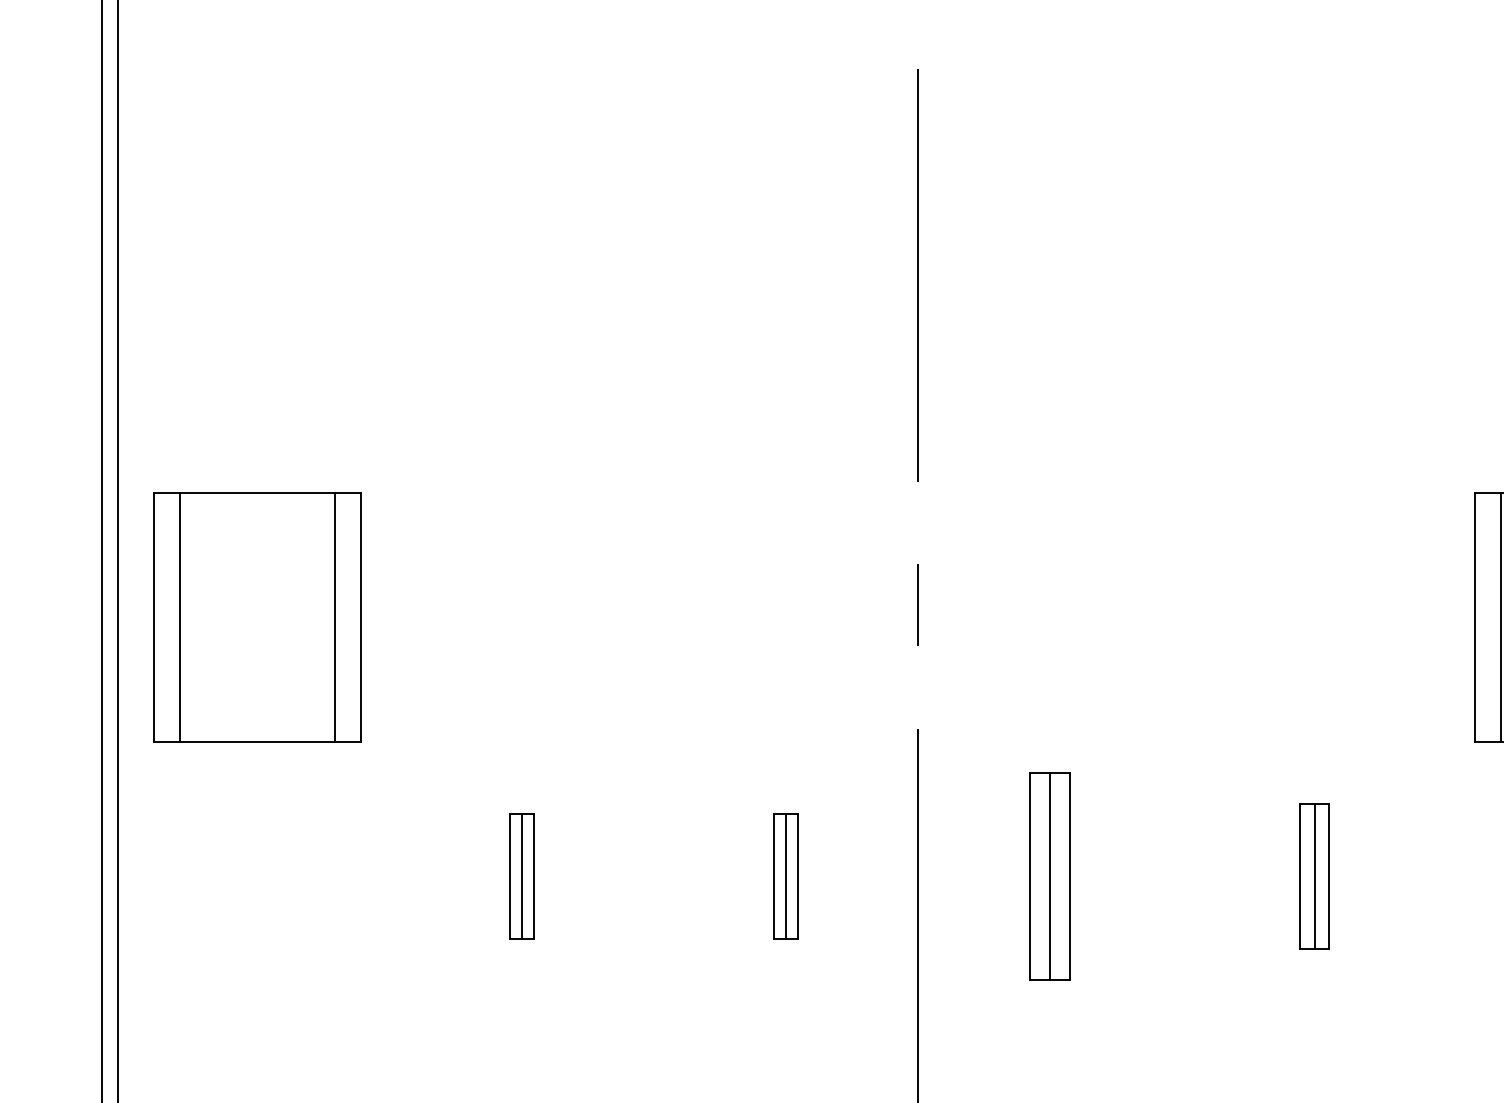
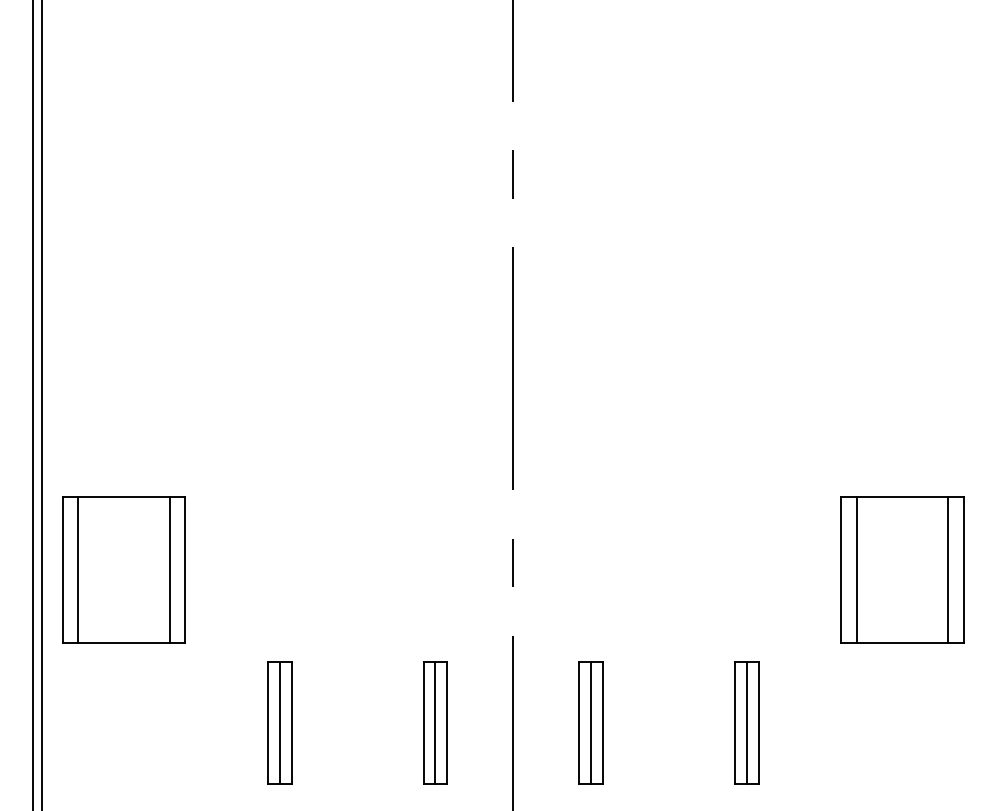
part: (521, 875) -> (279, 722), size x1.67
part: (786, 875) -> (435, 722), size x1.67
part: (1313, 875) -> (746, 722), size x1.43

